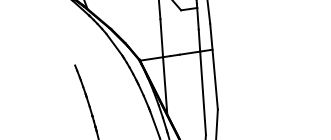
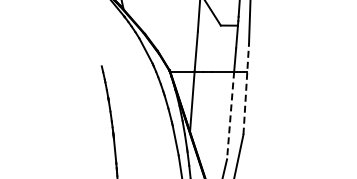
line: (214, 65) -> (246, 88), solid -> dashed
line: (202, 93) -> (230, 115), solid -> dashed

